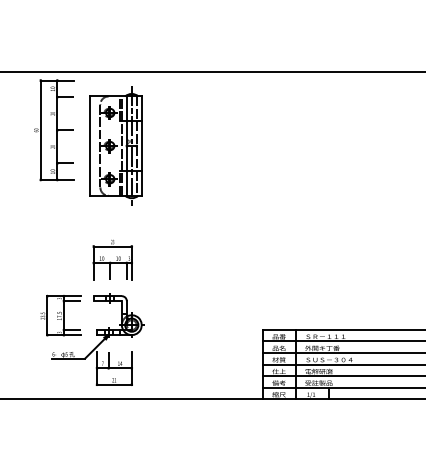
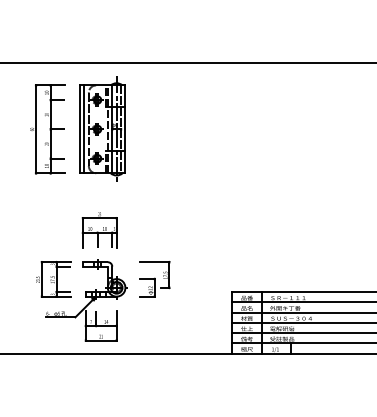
part: (53, 130) -> (47, 129), moved
line: (95, 146) -> (84, 129), added
part: (174, 315) -> (154, 279), added

